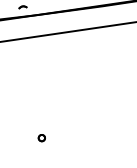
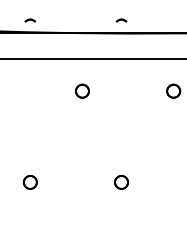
part: (73, 57) -> (82, 90), added
part: (115, 127) -> (121, 182), added
part: (41, 138) -> (29, 182), size x1.67

